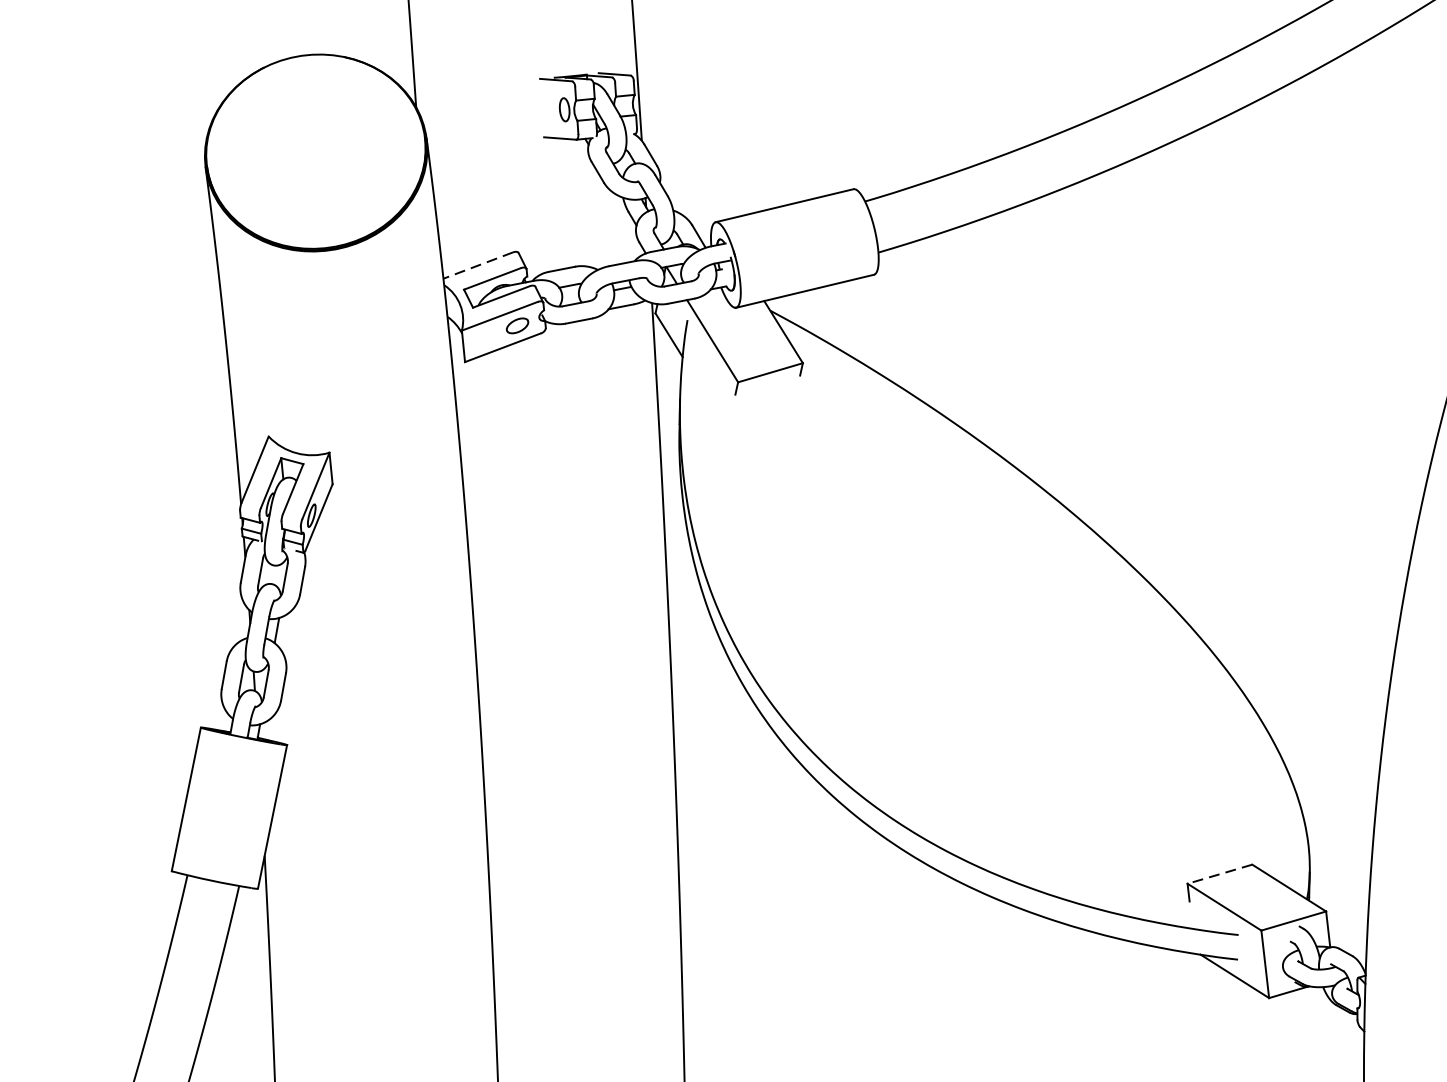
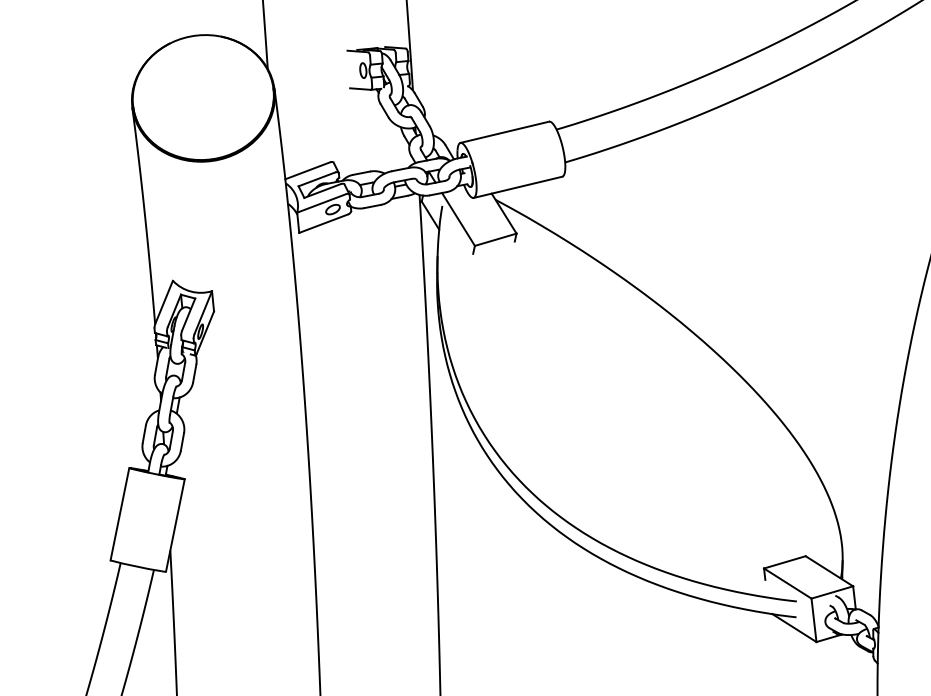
line: (477, 265) -> (307, 170), dashed -> solid
line: (1219, 874) -> (784, 562), dashed -> solid

